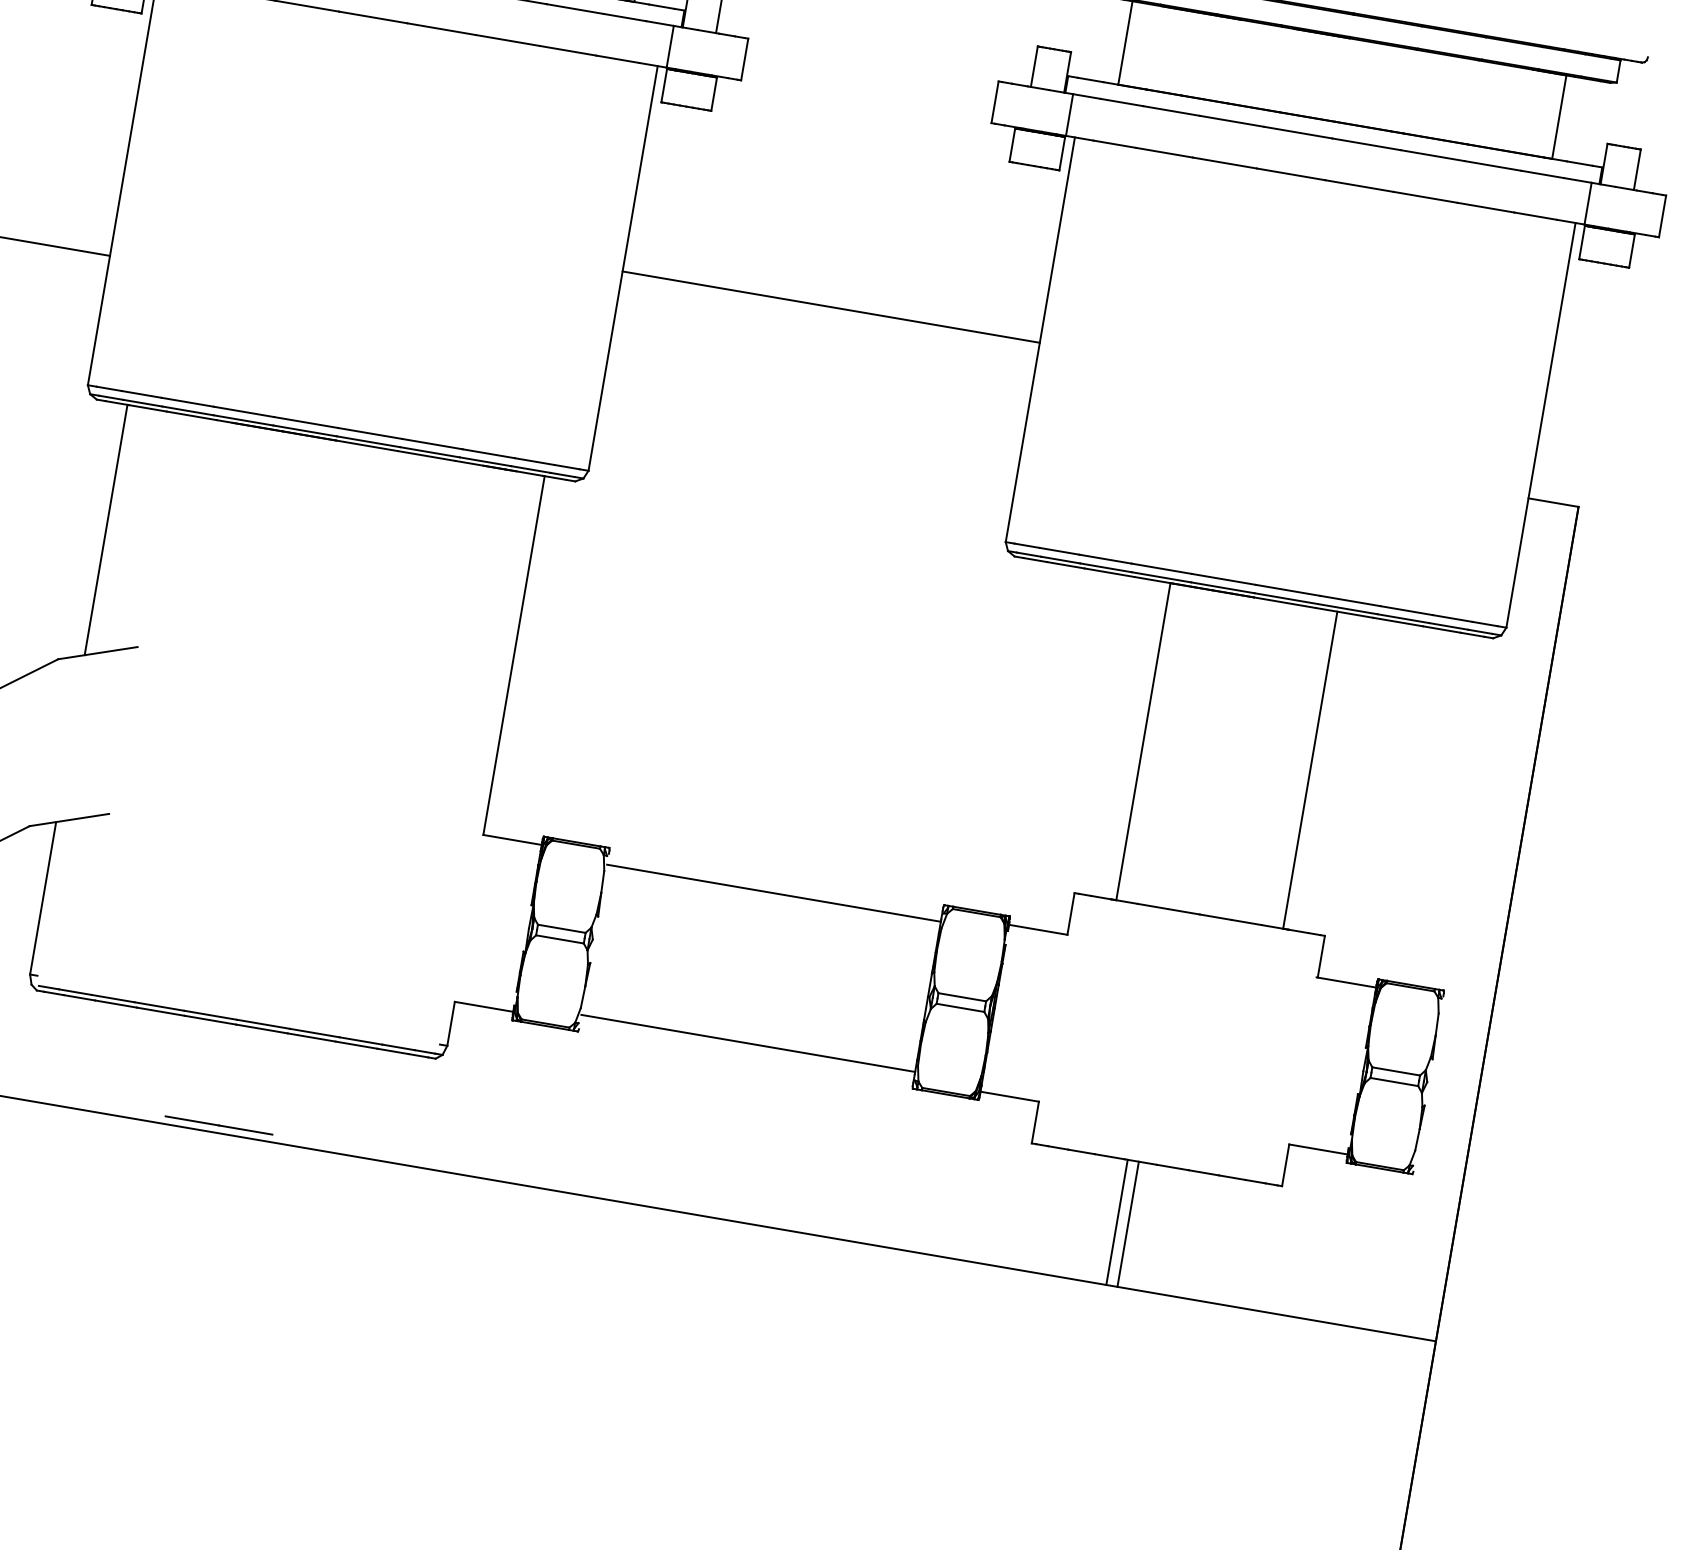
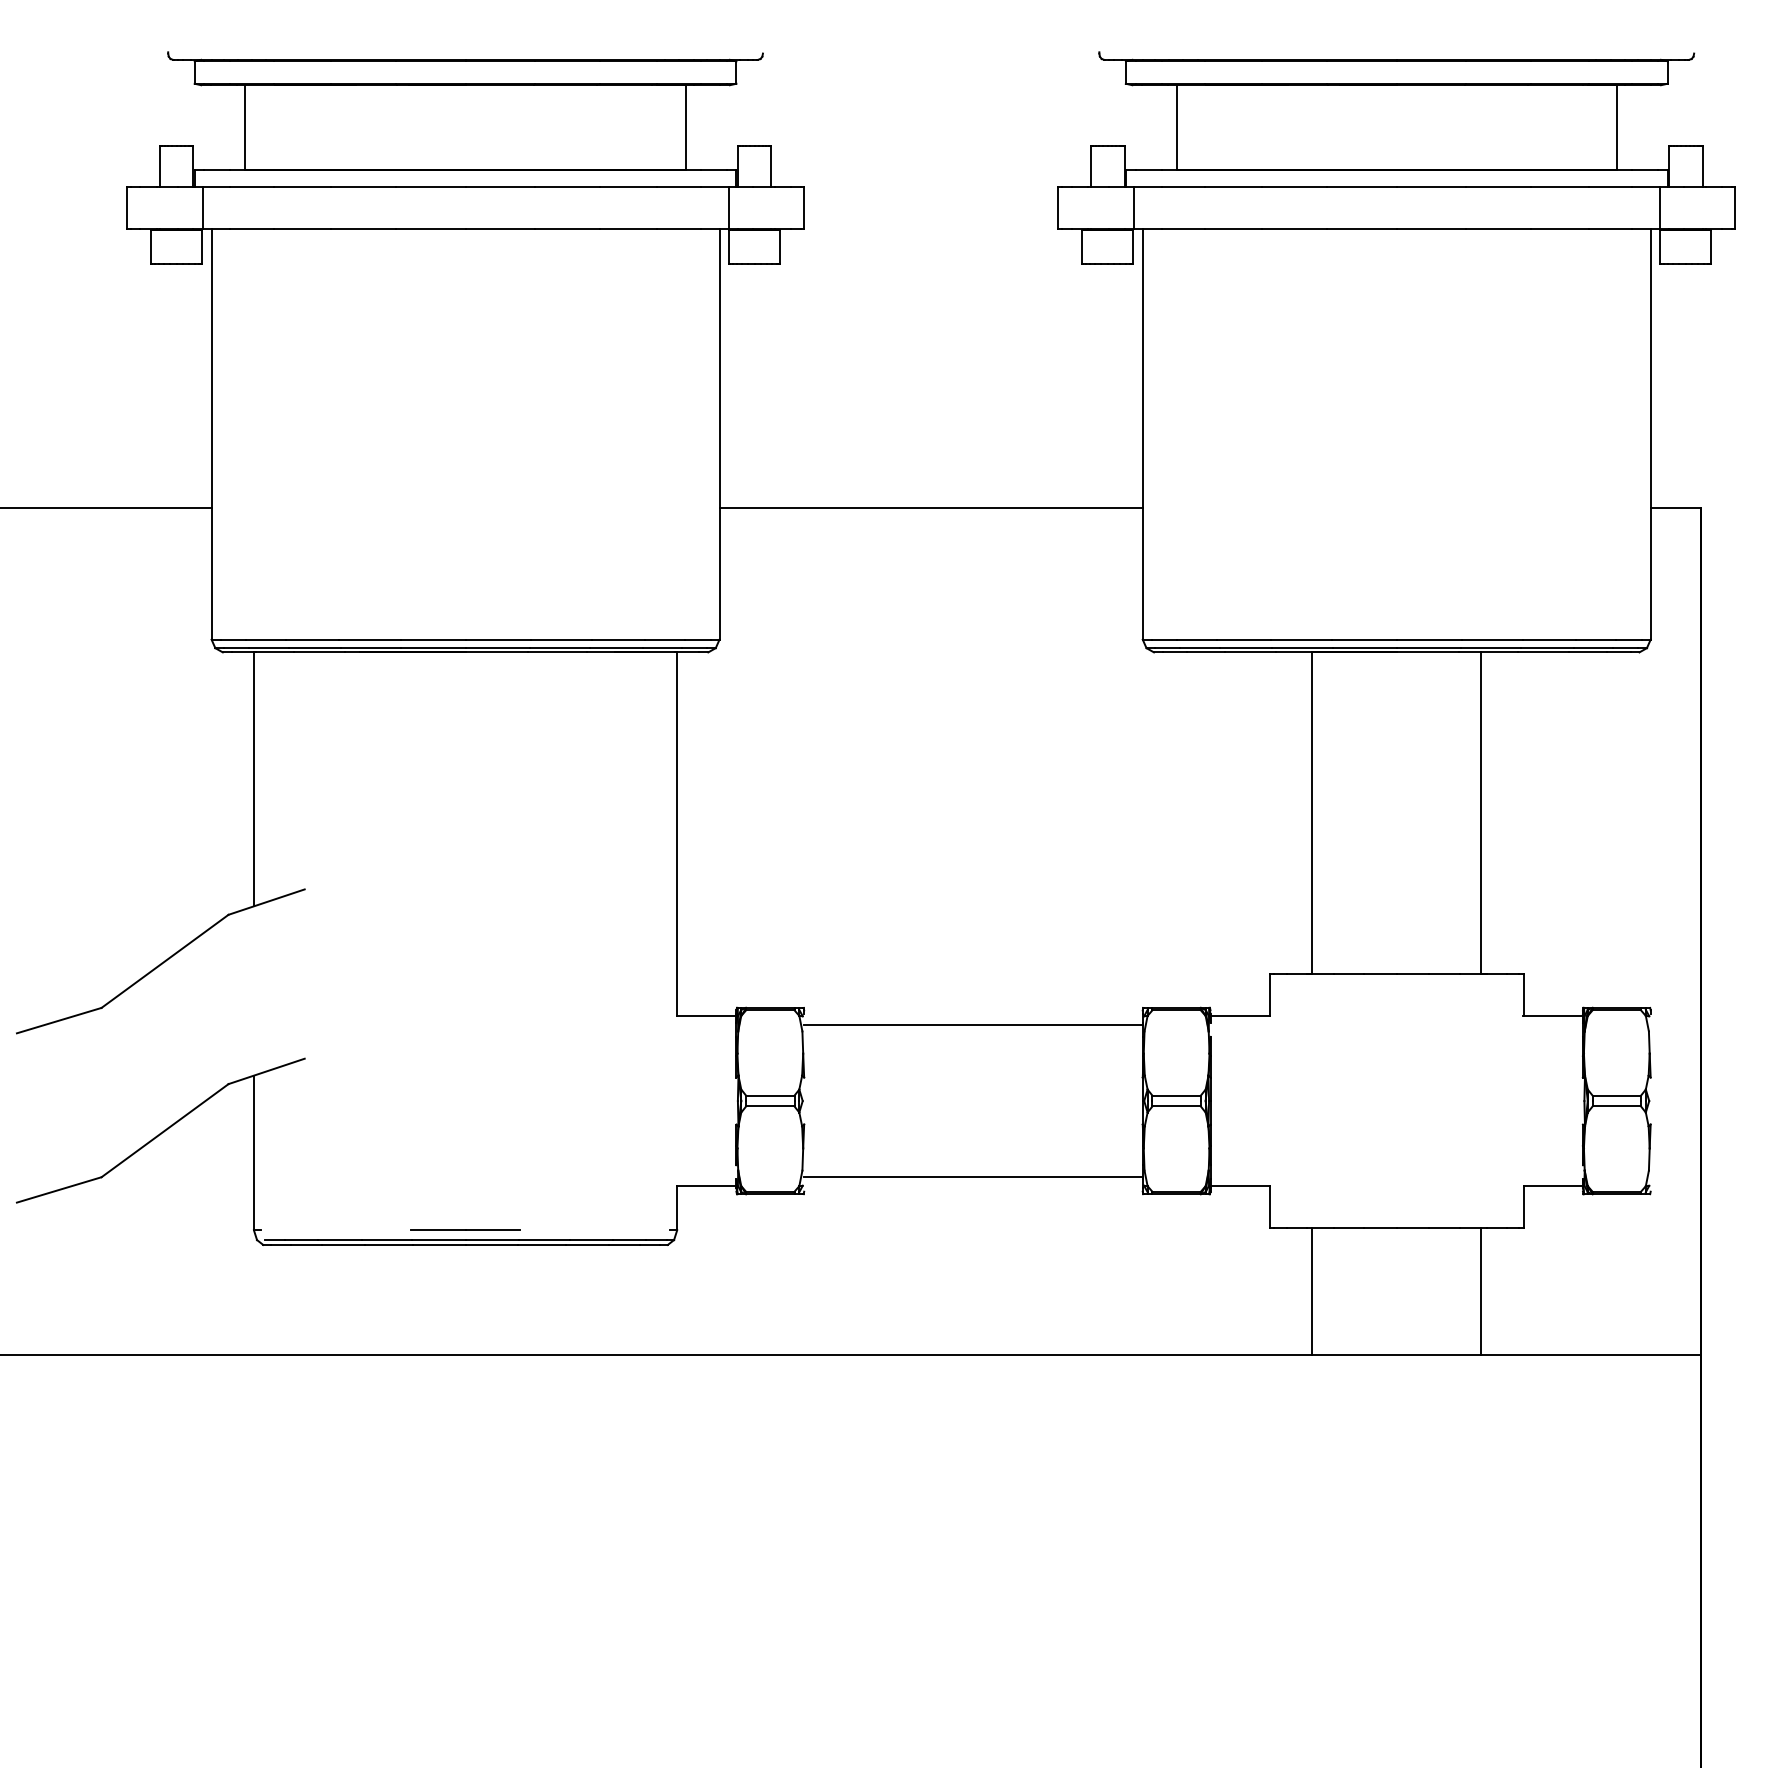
line: (830, 307) -> (930, 508), moved
line: (219, 1124) -> (465, 1229), moved
line: (1117, 1222) -> (1312, 1291), moved
line: (1128, 1224) -> (1481, 1291), moved

